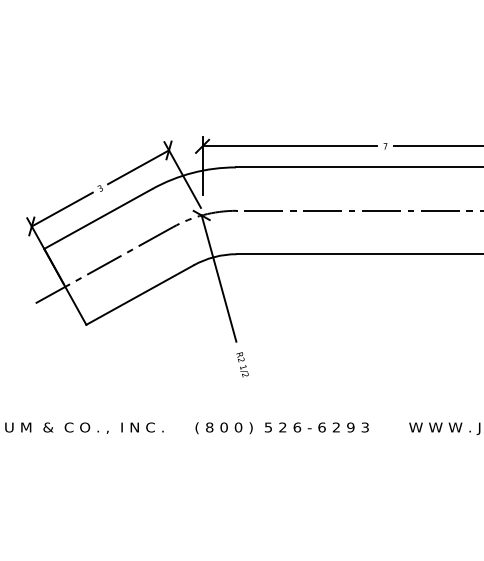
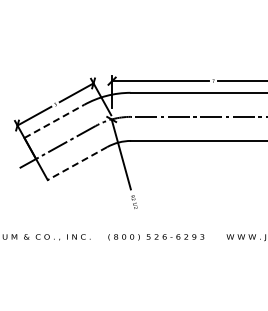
line: (98, 219) -> (54, 121), solid -> dashed
line: (140, 294) -> (77, 163), solid -> dashed

